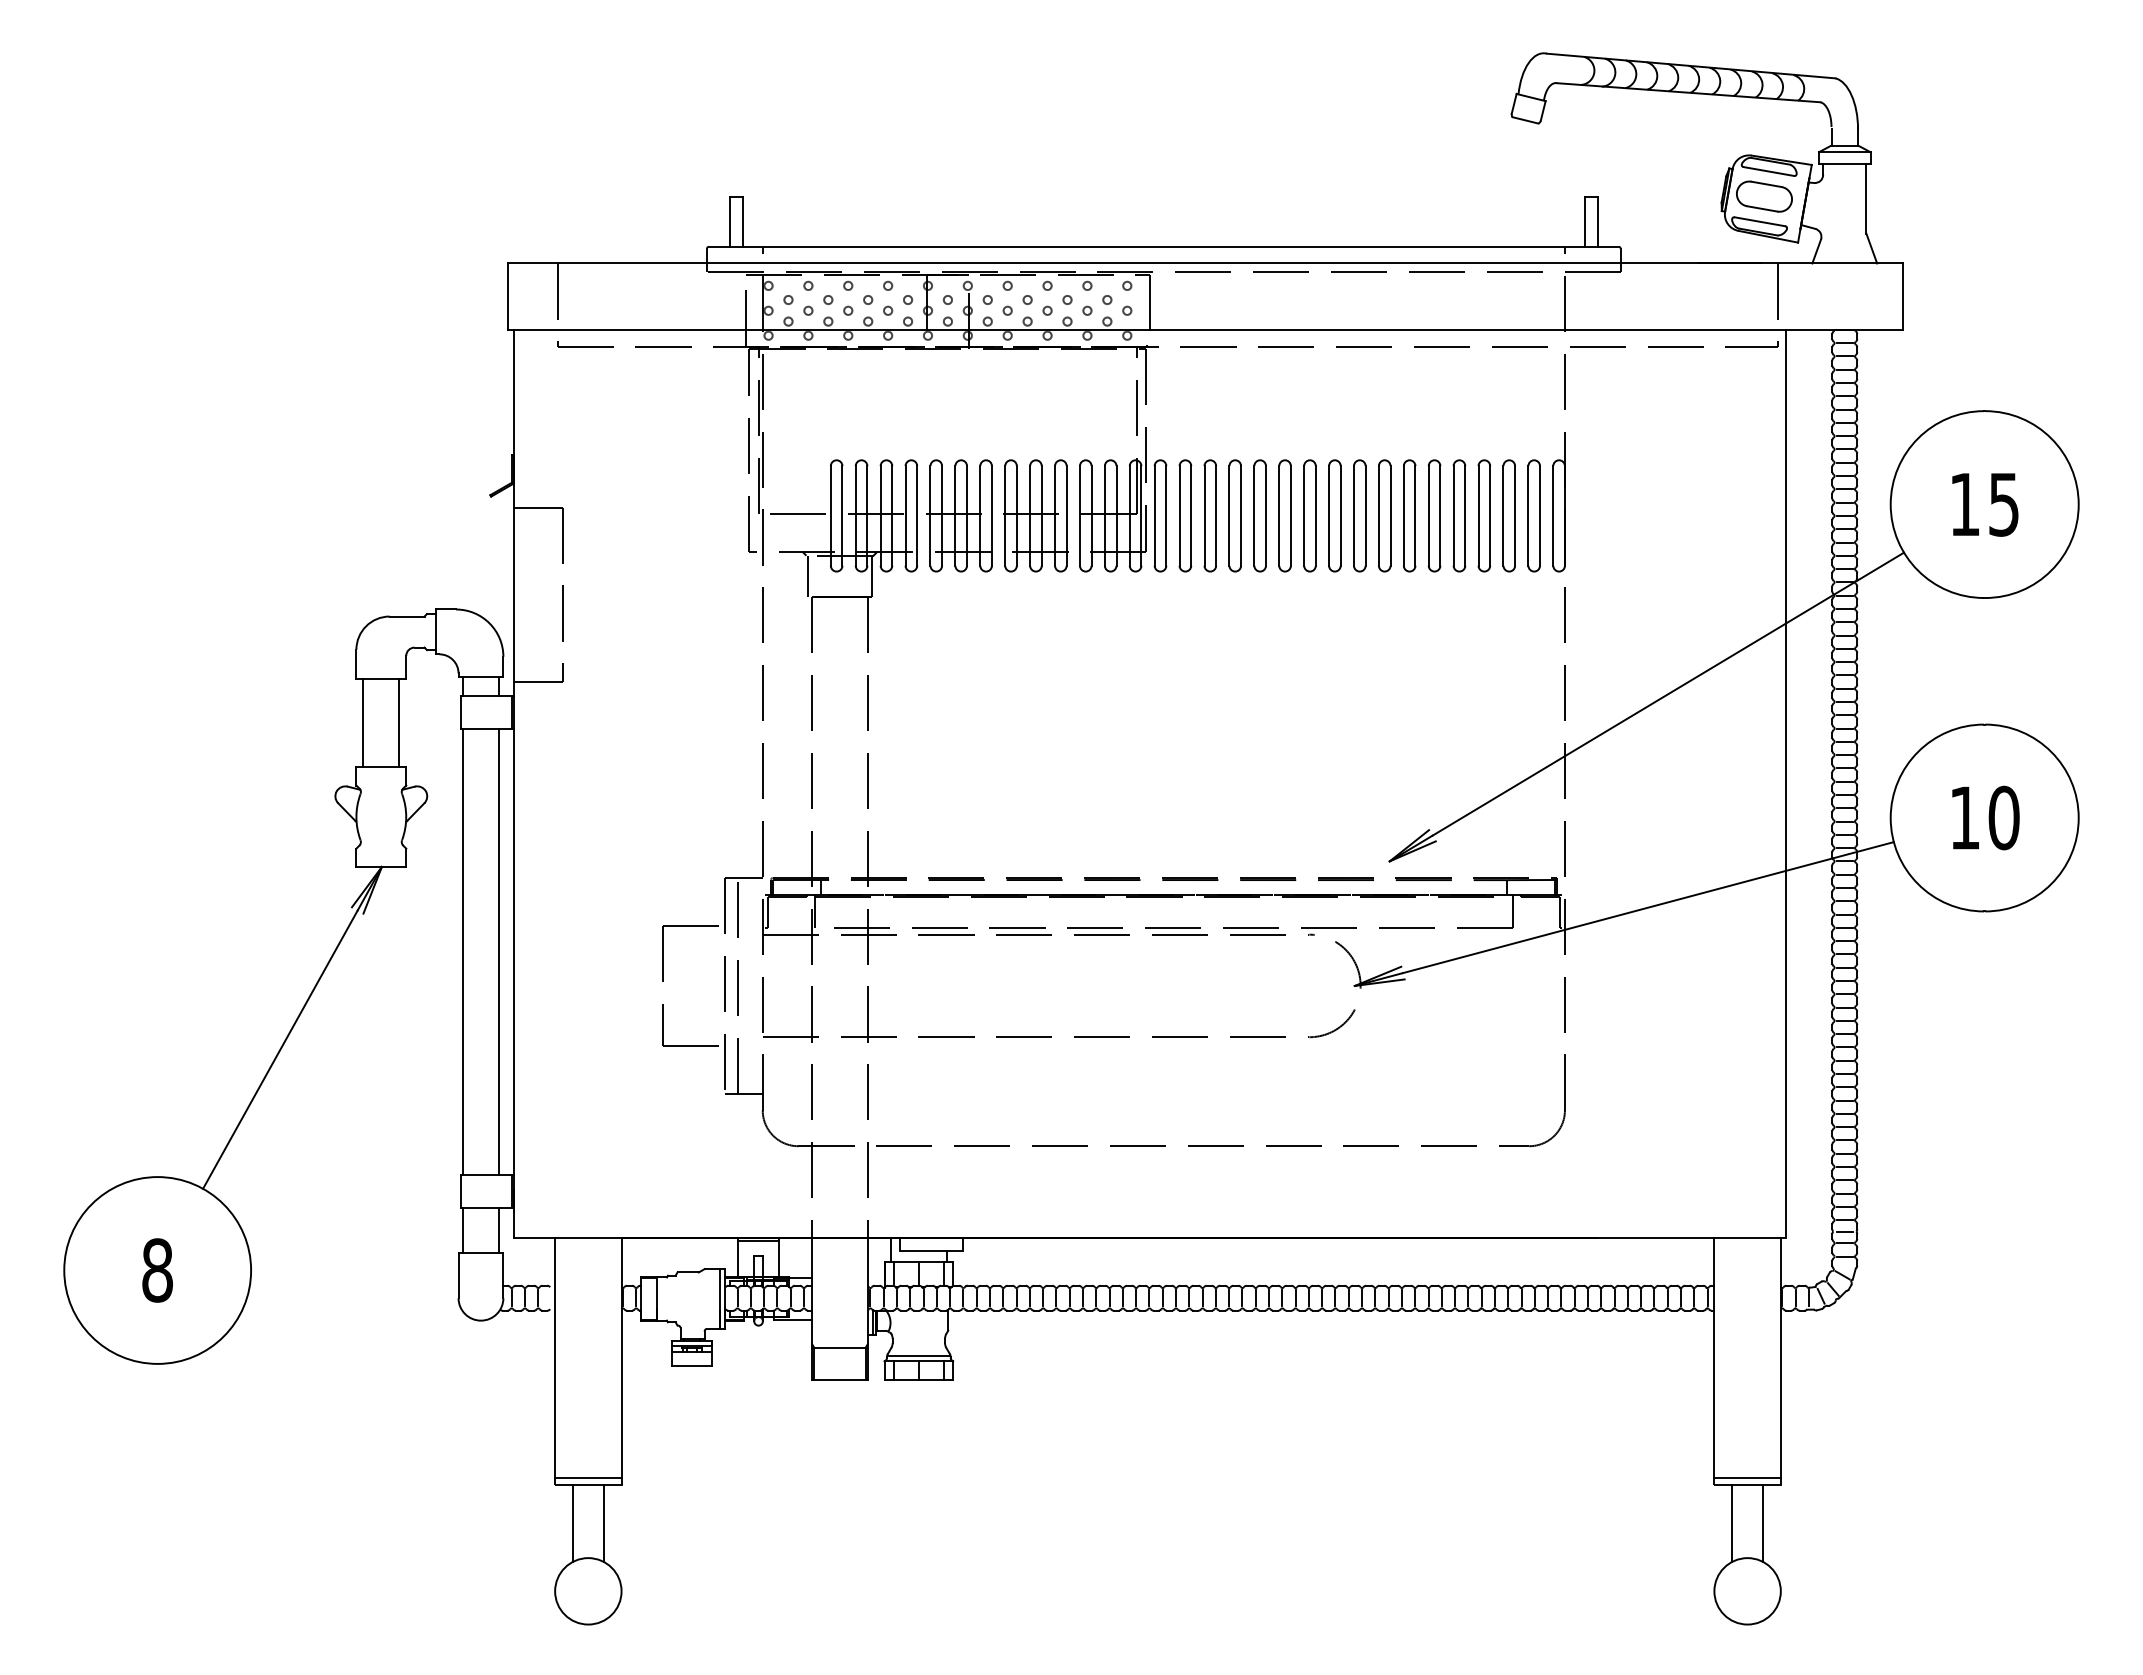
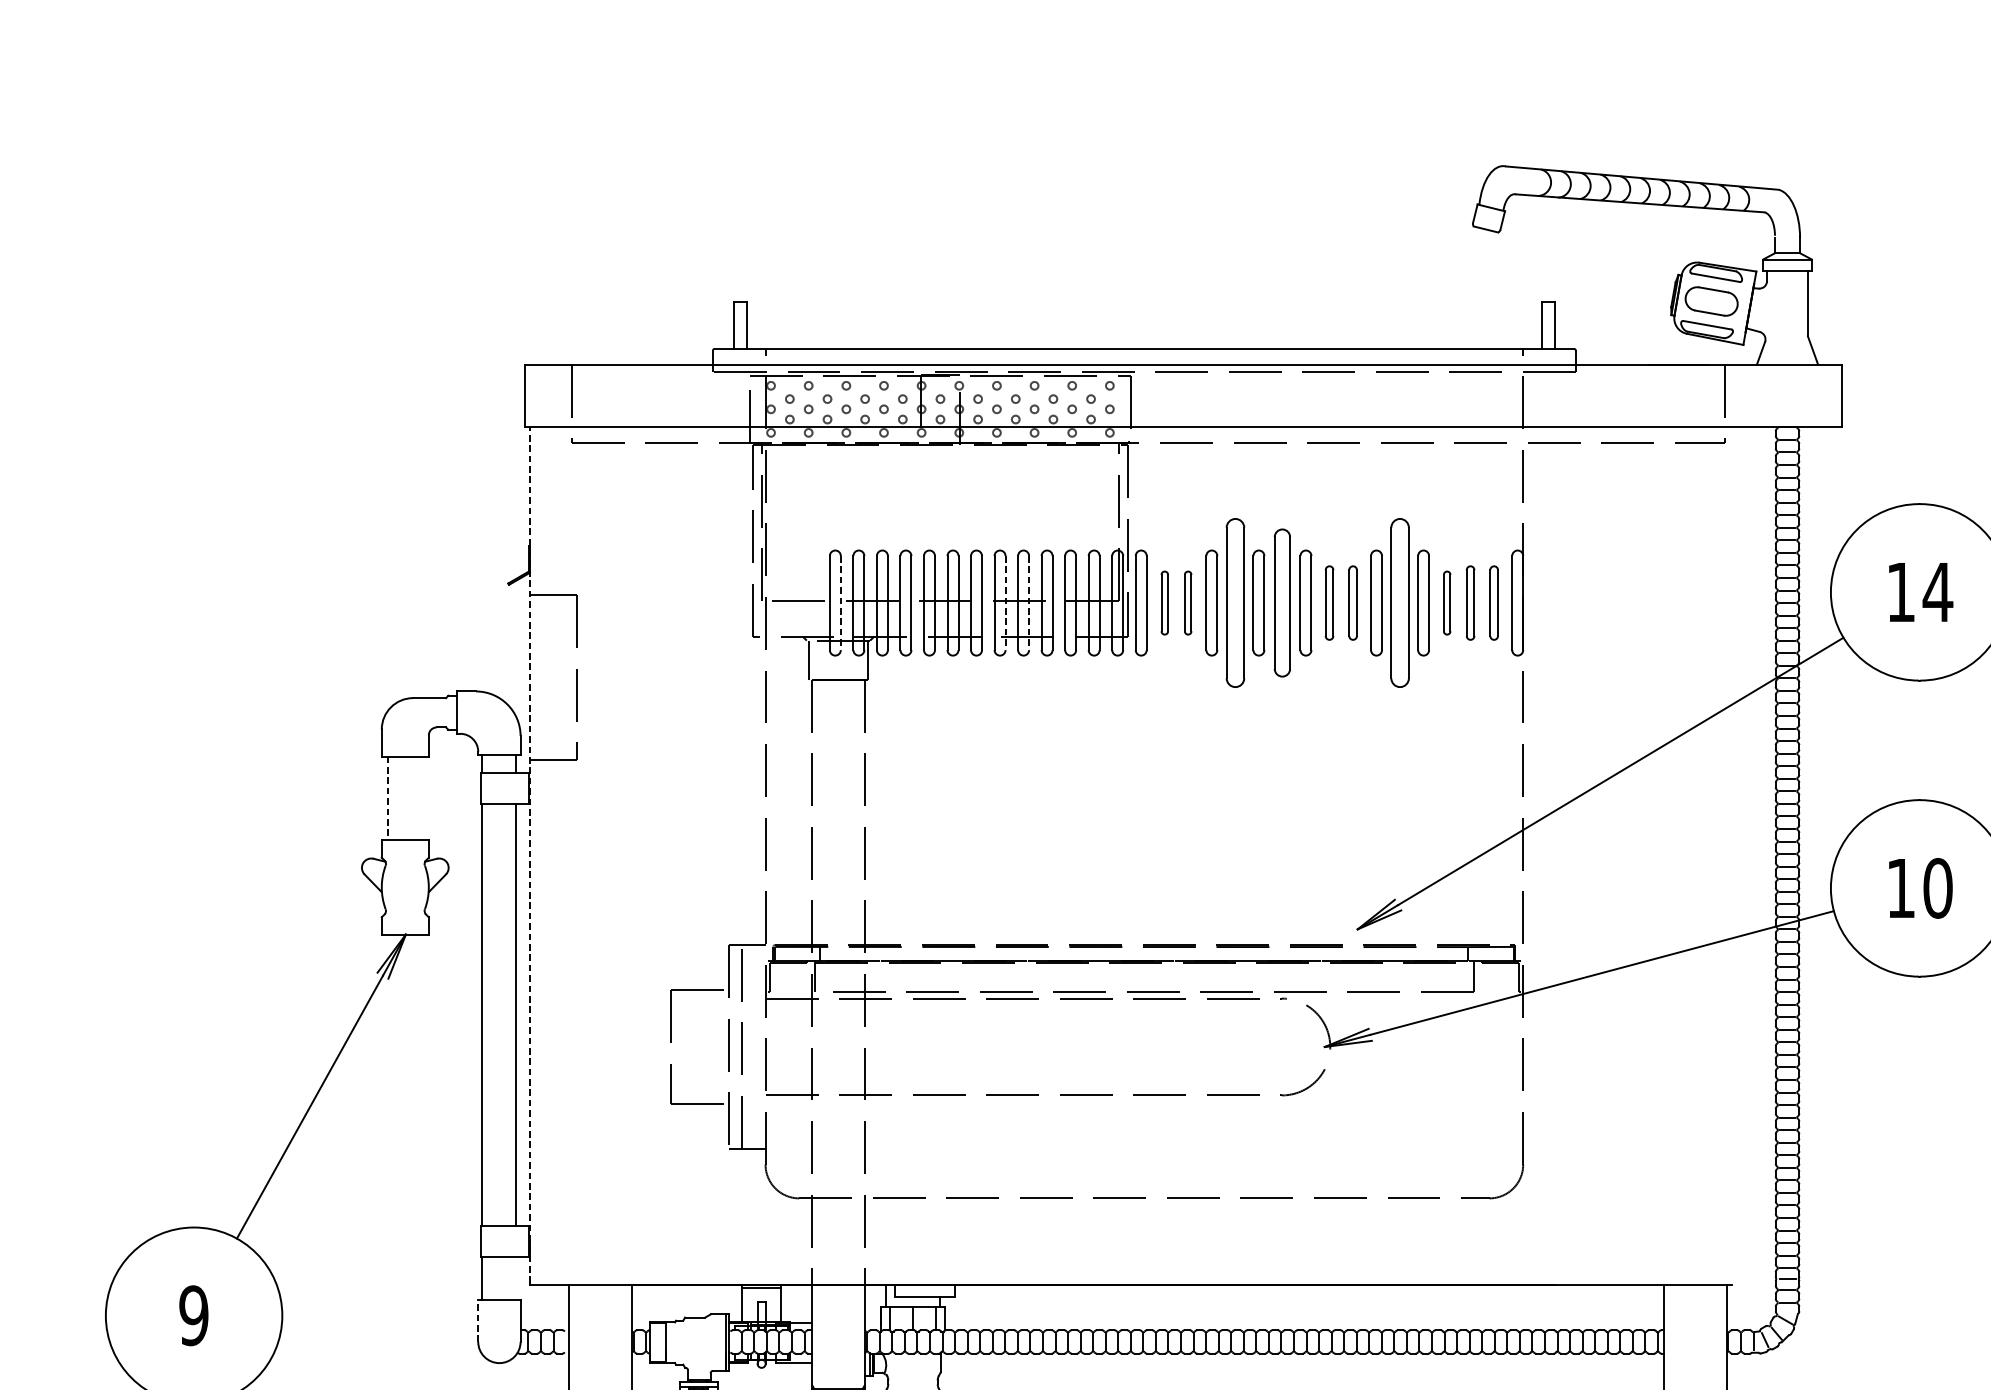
text: (2003, 504) -> (1937, 592), 15 -> 14
line: (842, 515) -> (840, 602), solid -> dashed
line: (1016, 515) -> (1005, 602), solid -> dashed
line: (1041, 515) -> (1028, 602), solid -> dashed
part: (1185, 515) -> (1164, 602), size x0.6
part: (1209, 515) -> (1187, 602), size x0.6
part: (1259, 515) -> (1234, 602), size x1.6
part: (1309, 515) -> (1281, 602), size x1.4
part: (1359, 515) -> (1329, 602), size x0.7
part: (1384, 515) -> (1352, 602), size x0.7
part: (1434, 515) -> (1400, 602), size x1.6
part: (1484, 515) -> (1447, 602), size x0.6
part: (1508, 515) -> (1469, 602), size x0.7
part: (1533, 515) -> (1493, 602), size x0.7
line: (399, 722) -> (422, 798), removed
line: (363, 723) -> (388, 799), solid -> dashed
line: (513, 782) -> (530, 854), solid -> dashed
line: (1785, 782) -> (1731, 854), removed
line: (499, 1230) -> (516, 1277), removed
text: (157, 1270) -> (193, 1315), 8 -> 9
line: (458, 1275) -> (478, 1320), solid -> dashed

